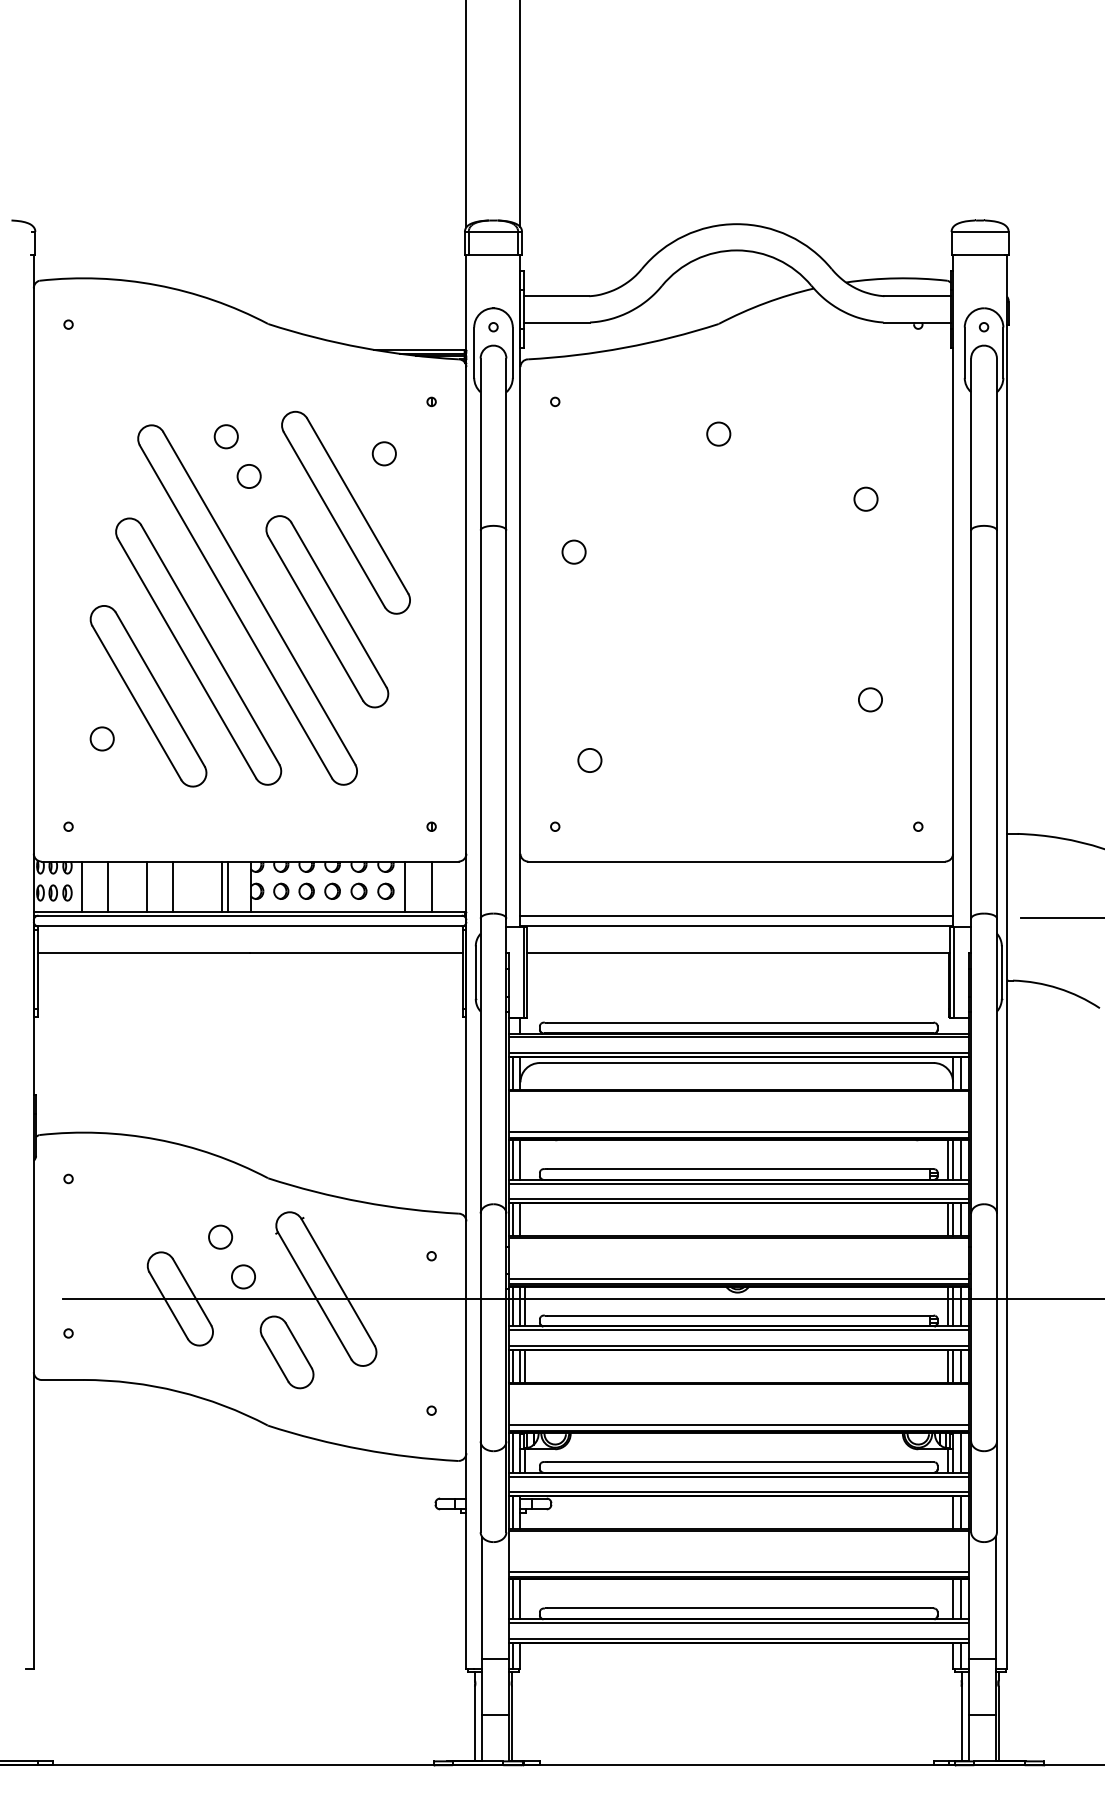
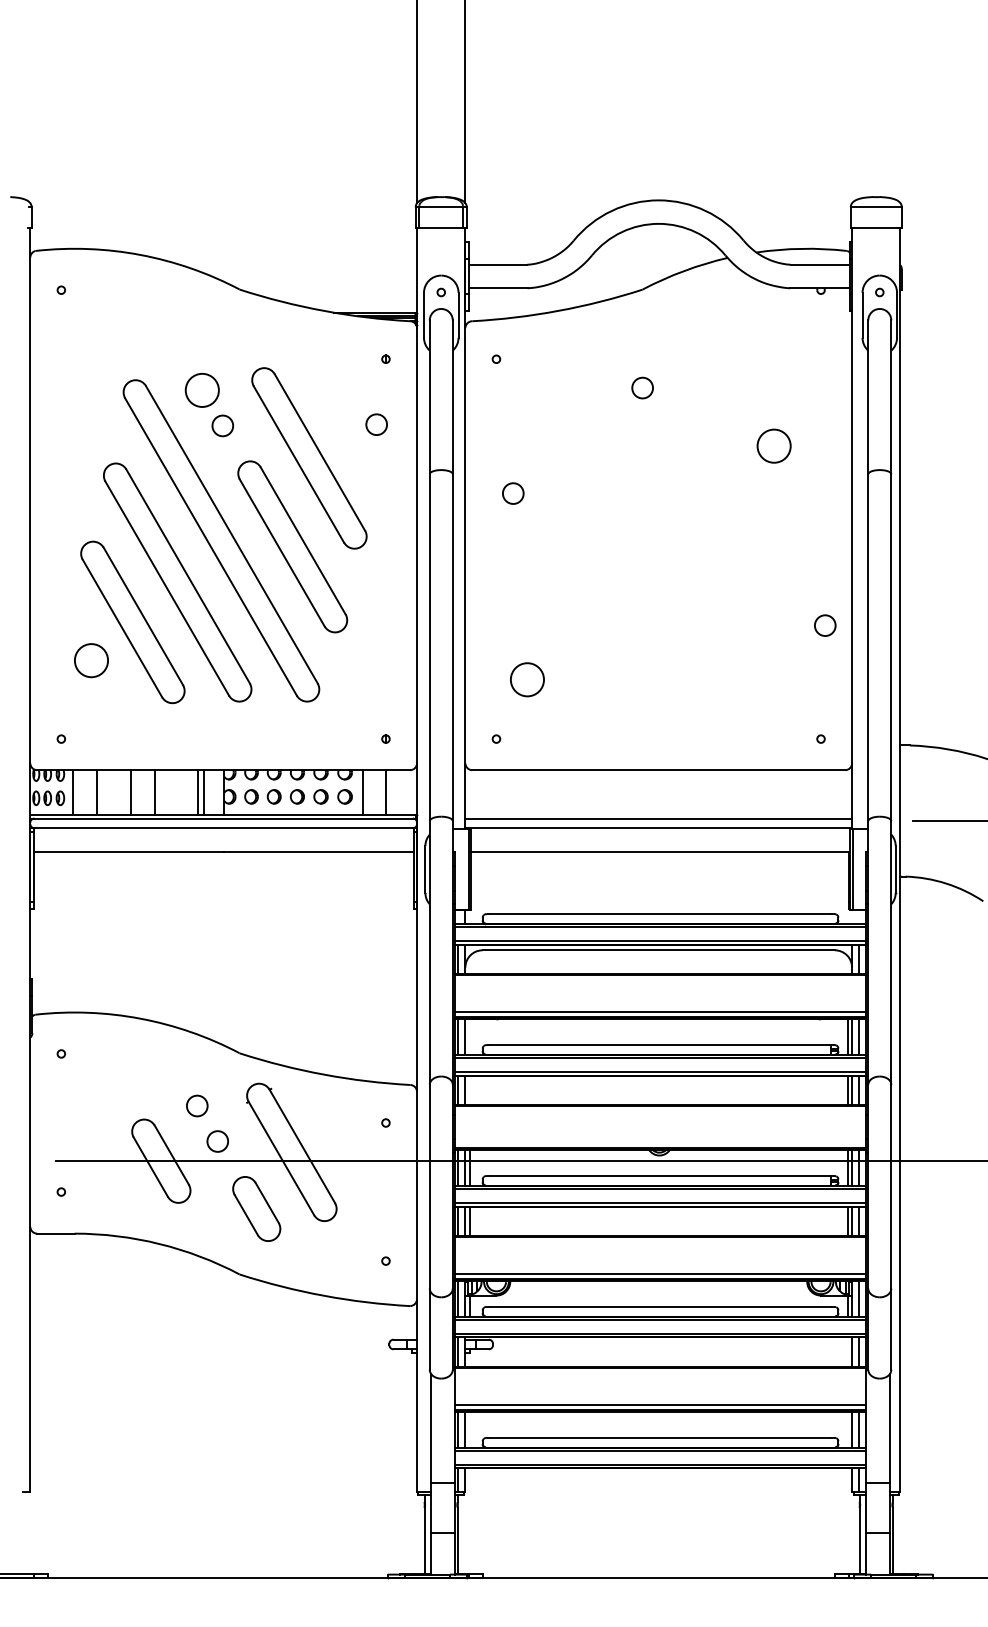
circle: (226, 436) -> (202, 390), size x1.6
circle: (384, 453) -> (376, 424), moved
circle: (866, 499) -> (774, 446), size x1.6
circle: (870, 699) -> (825, 625), moved
circle: (102, 738) -> (91, 660), size x1.6
circle: (589, 760) -> (527, 679), size x1.6
line: (738, 1279) -> (660, 1143), removed

